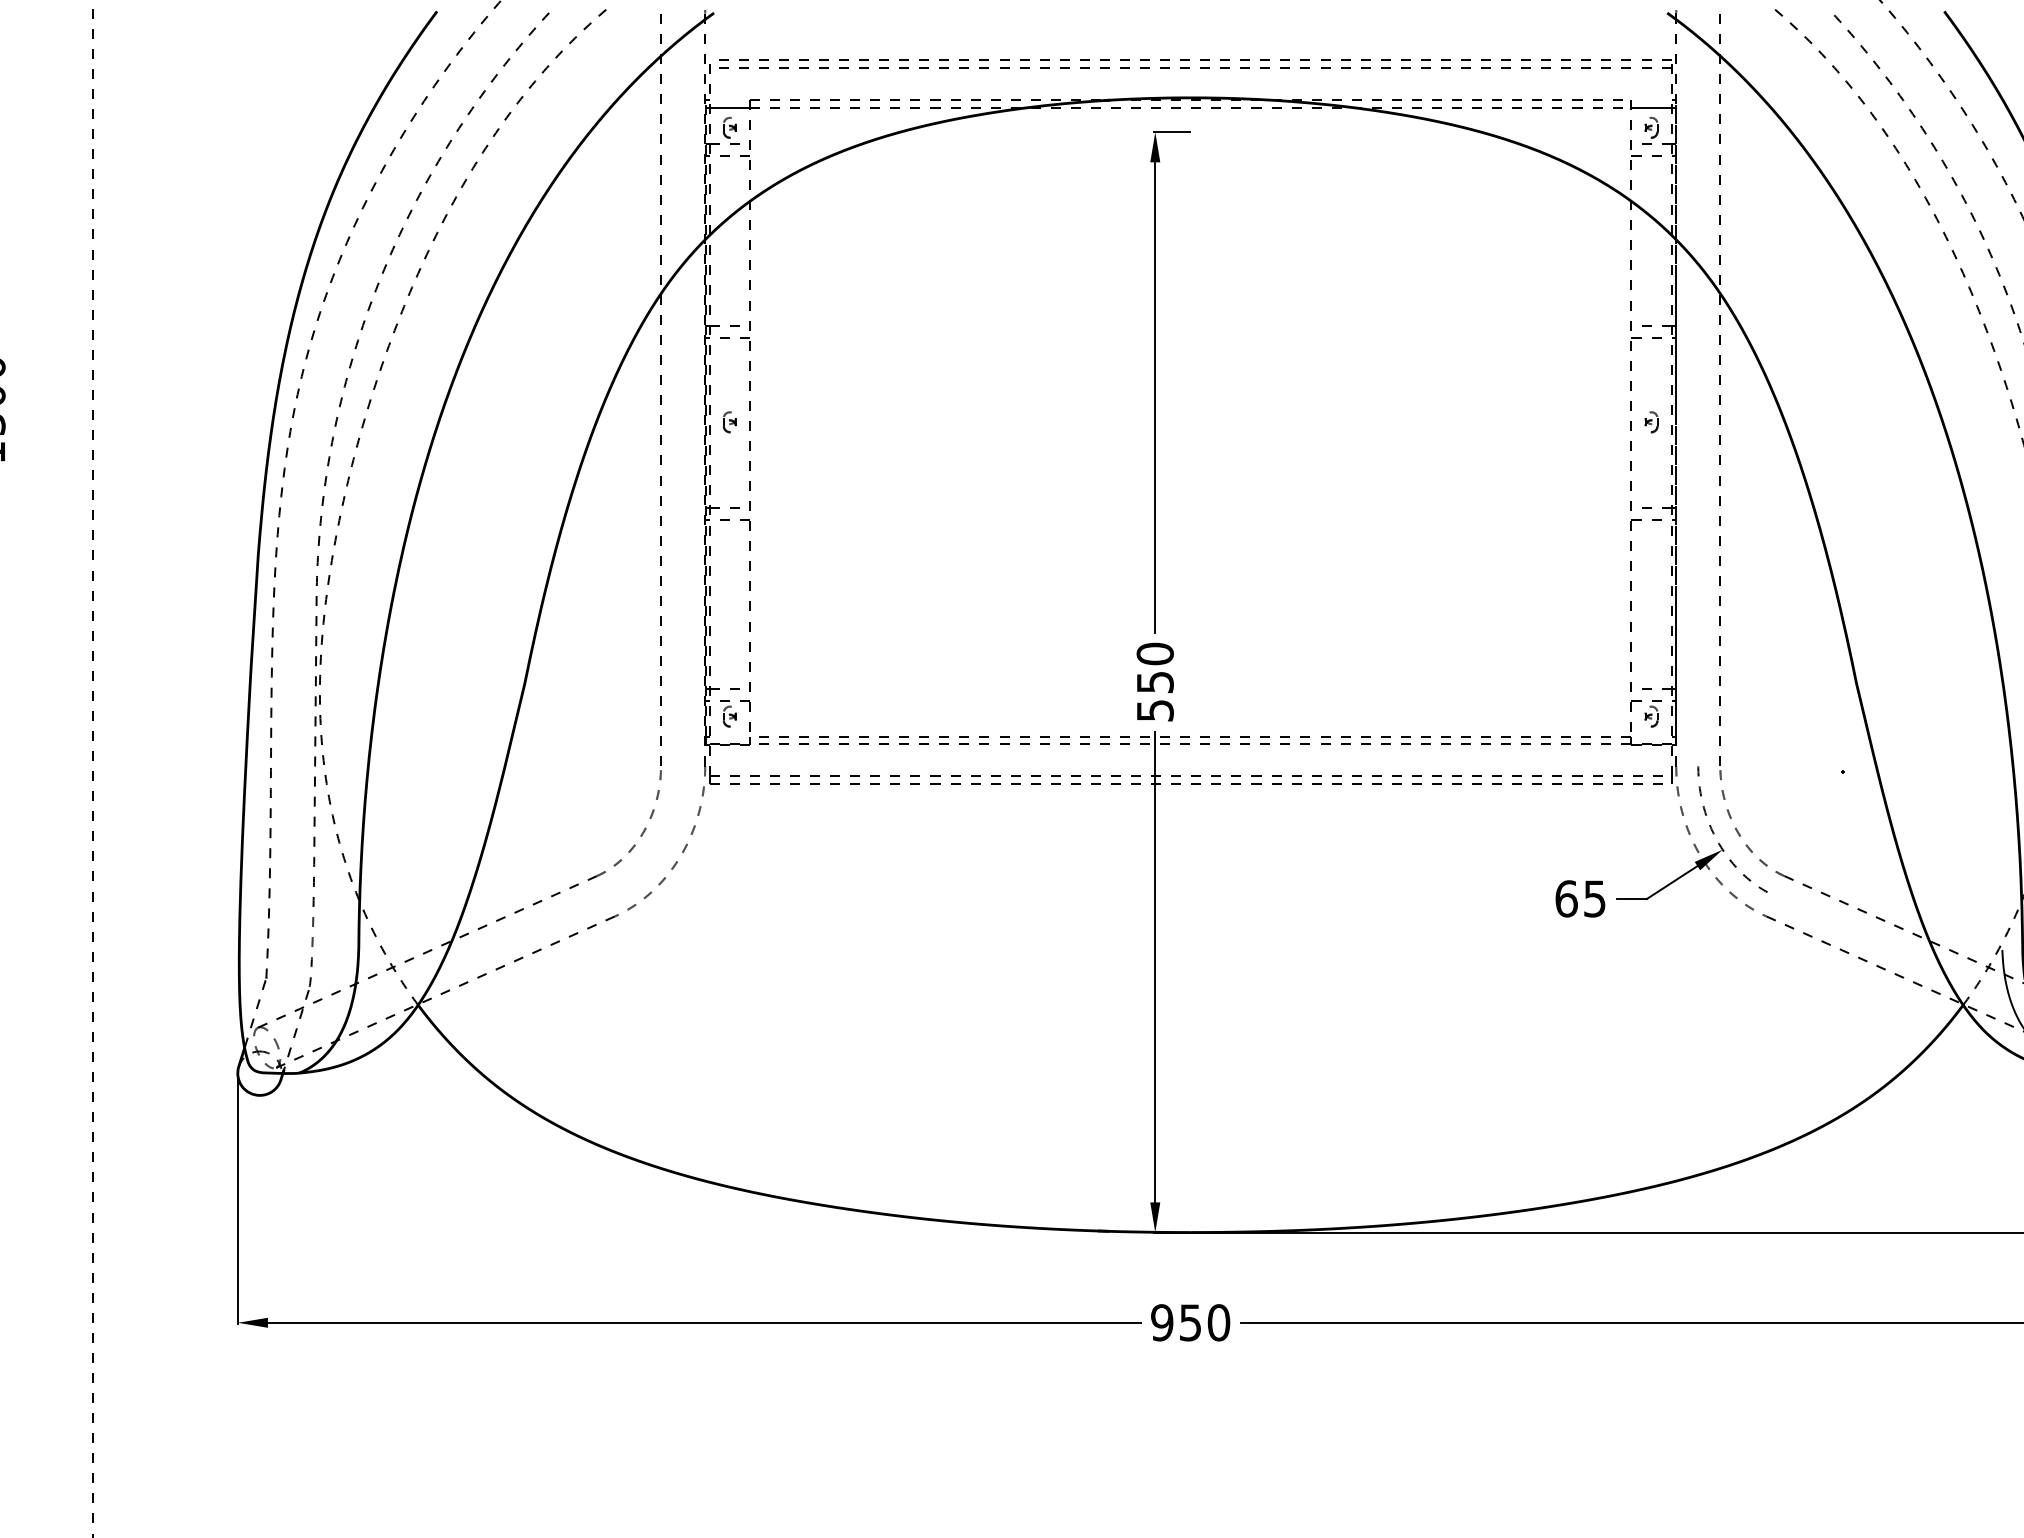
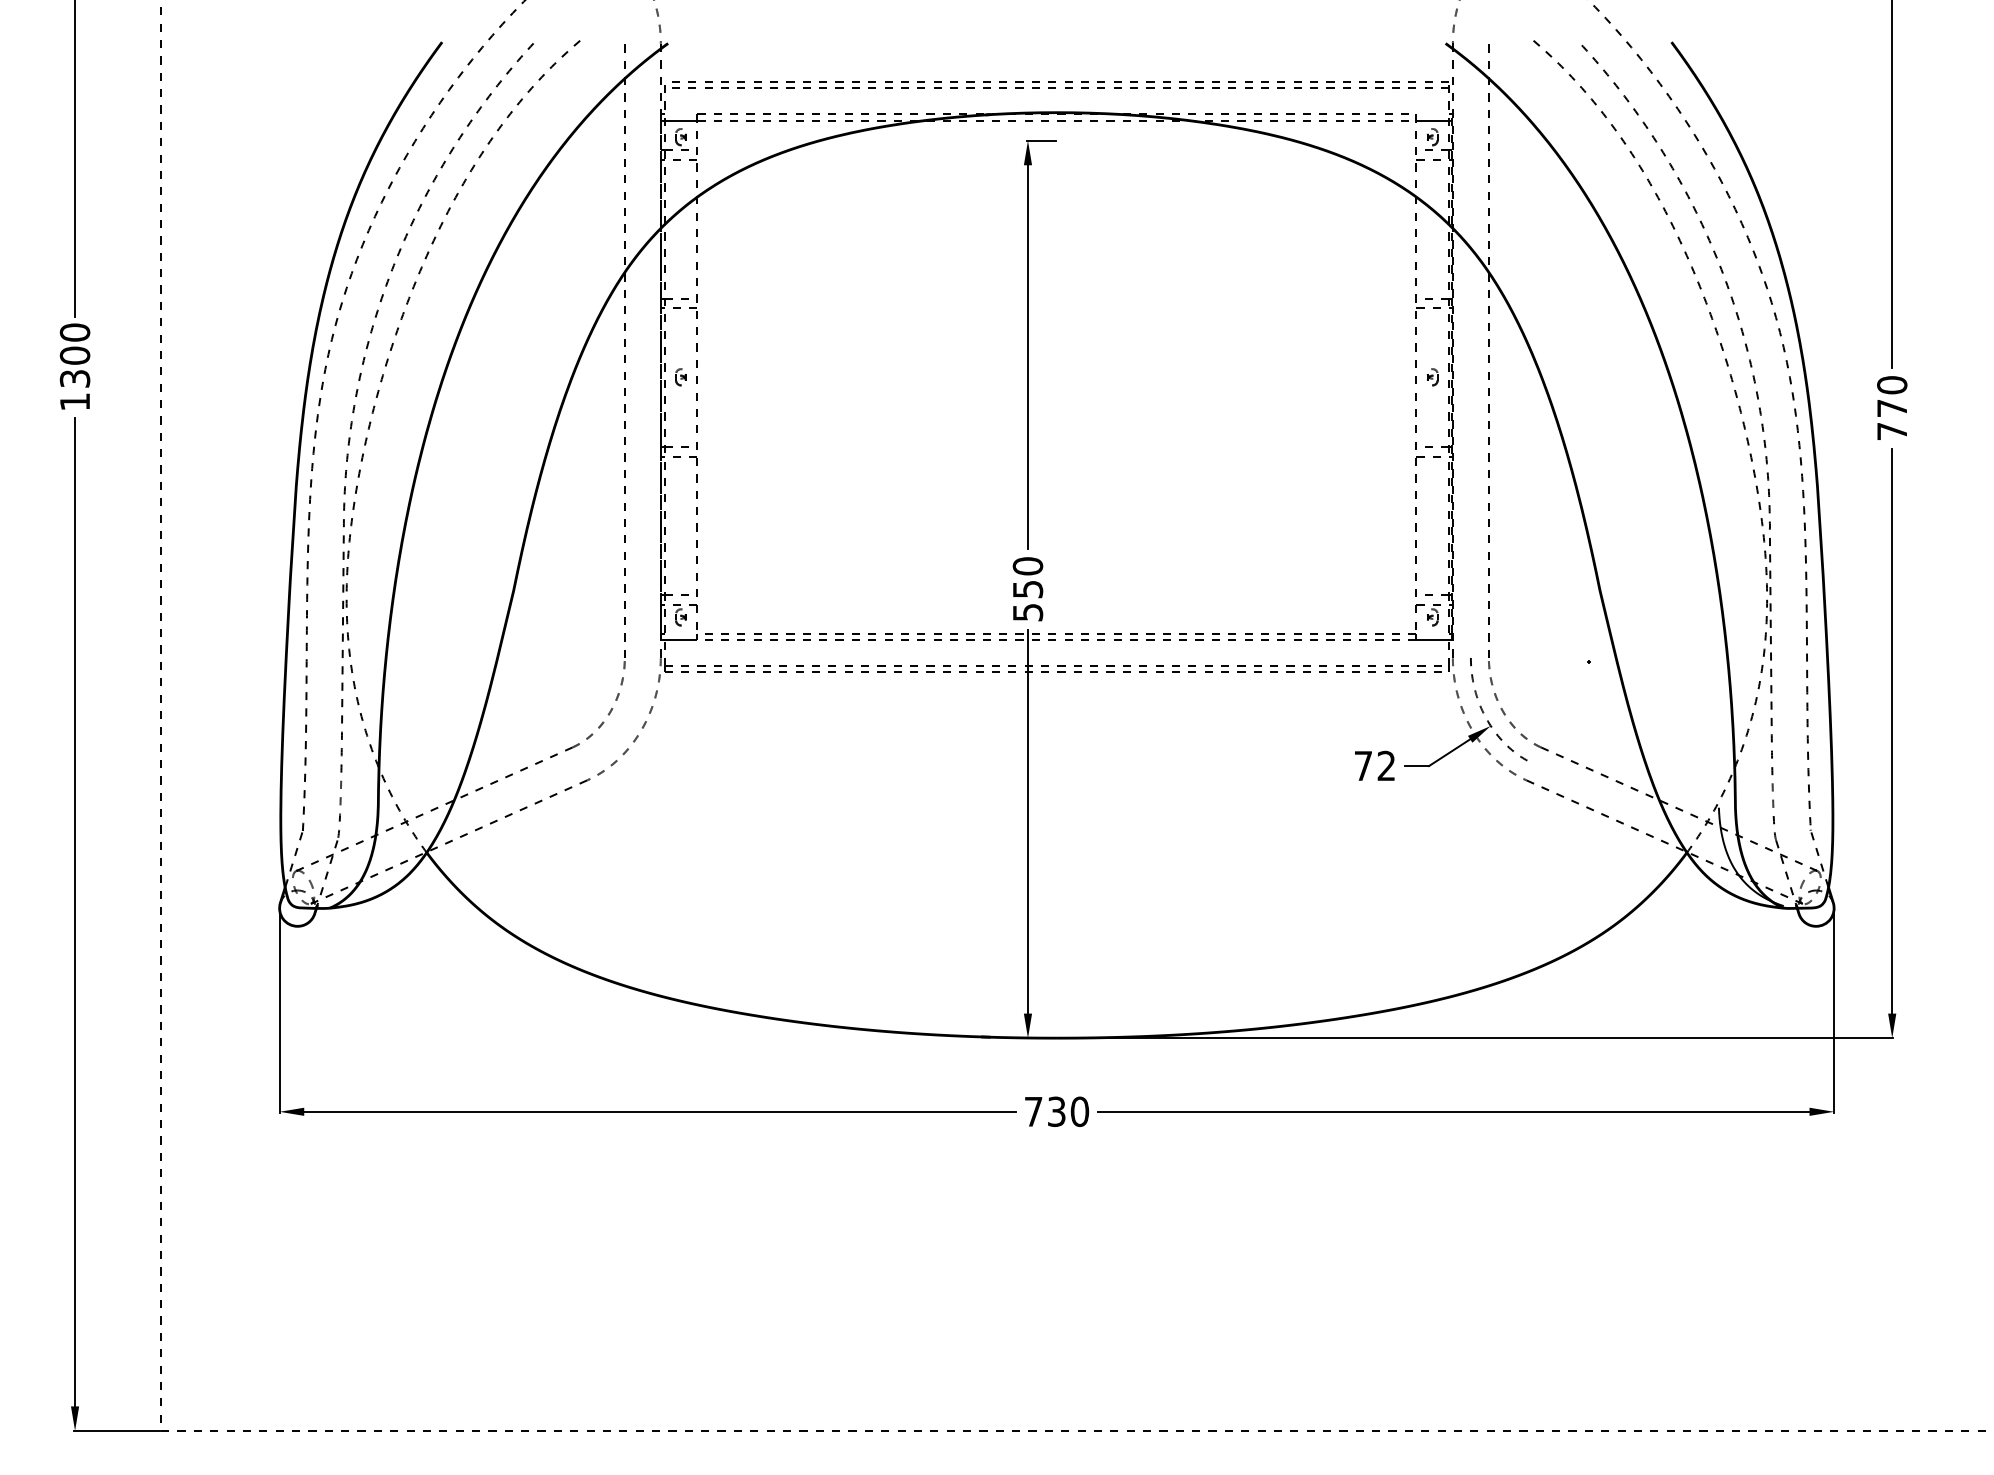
text: (1580, 898) -> (1374, 765), 65 -> 72
text: (1175, 1322) -> (1044, 1111), 950 -> 730

